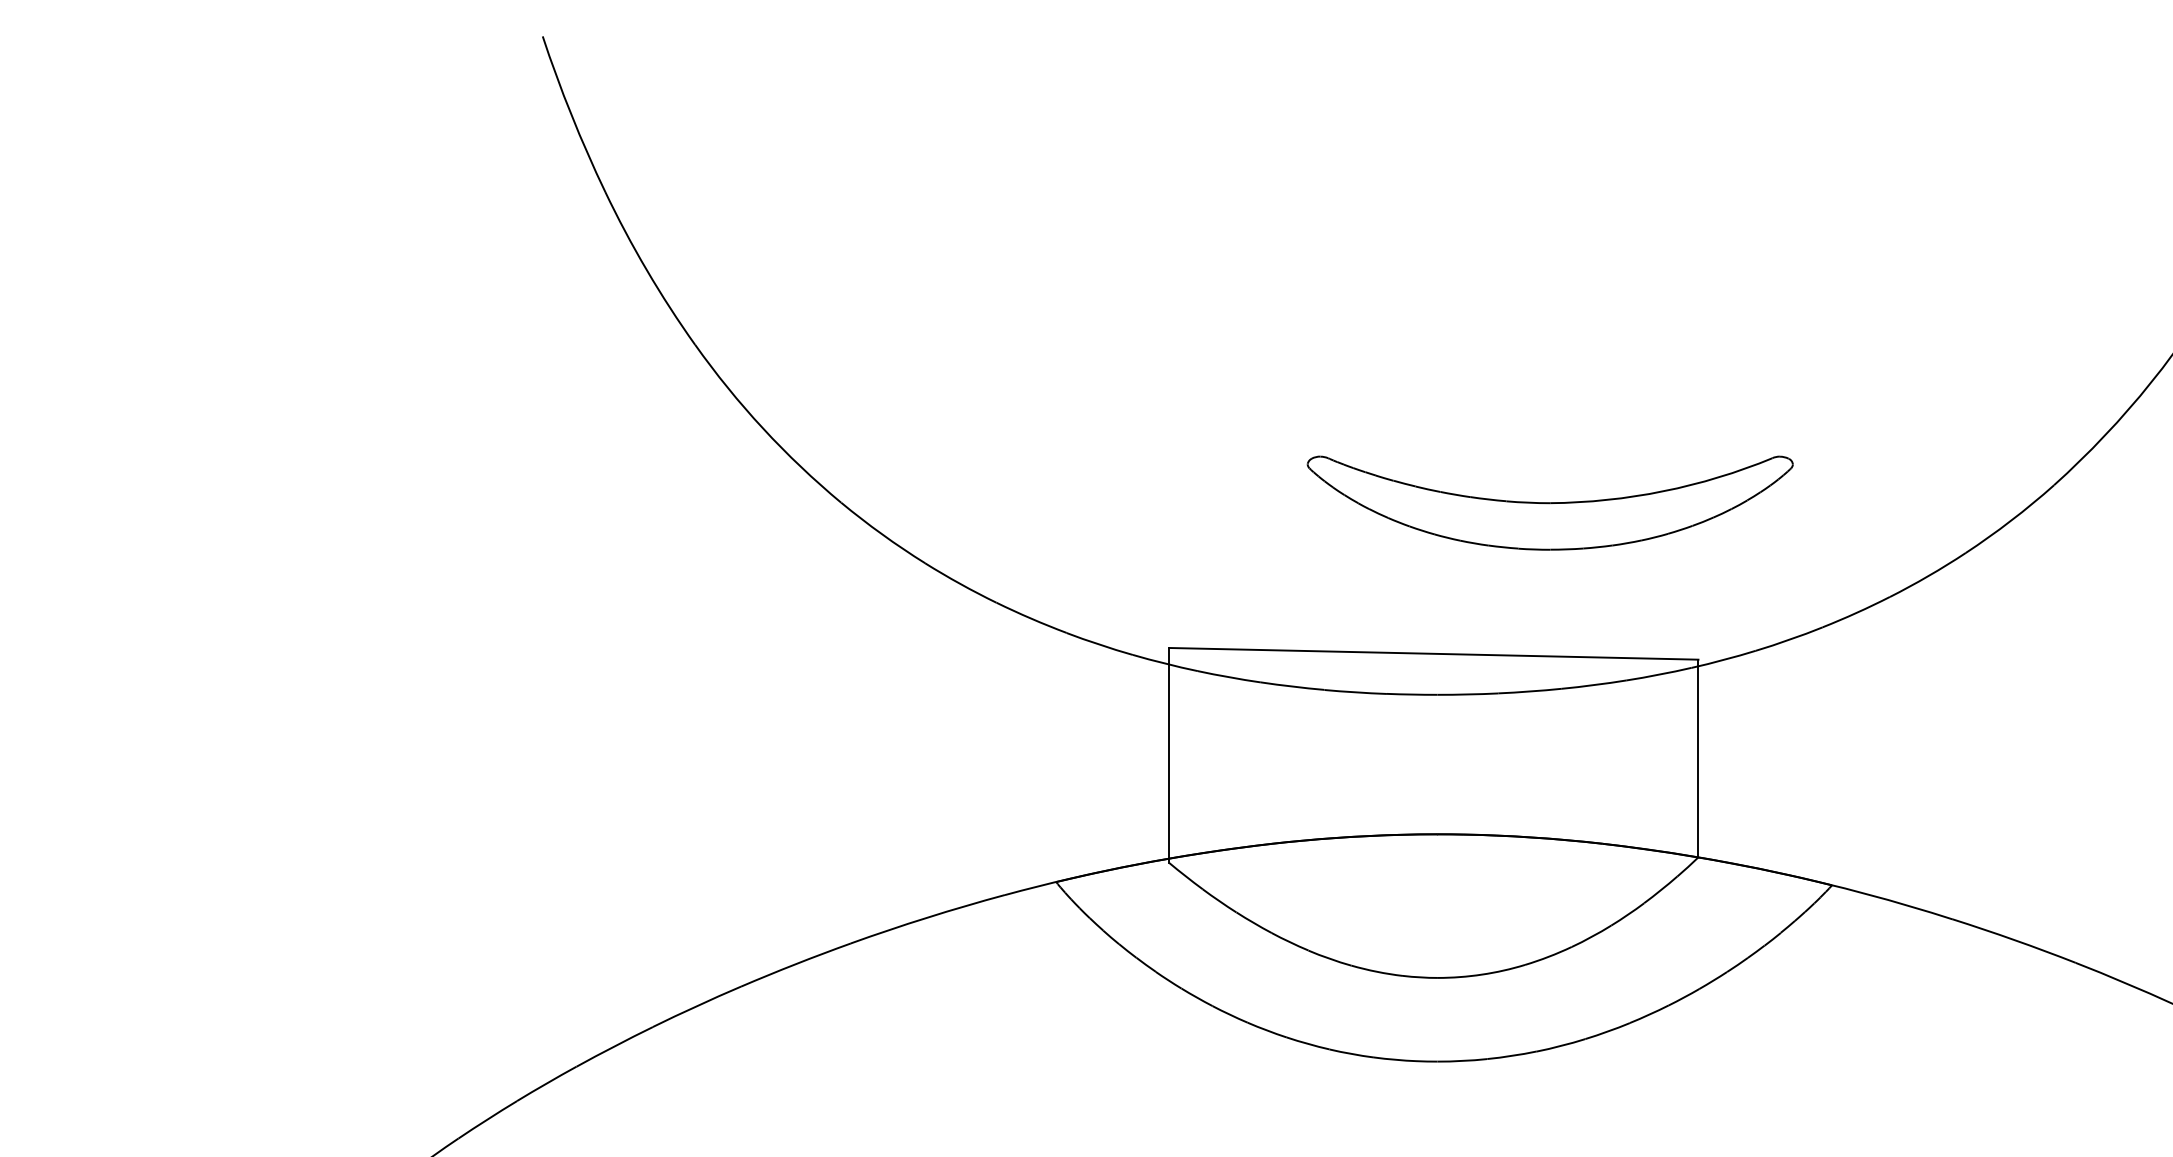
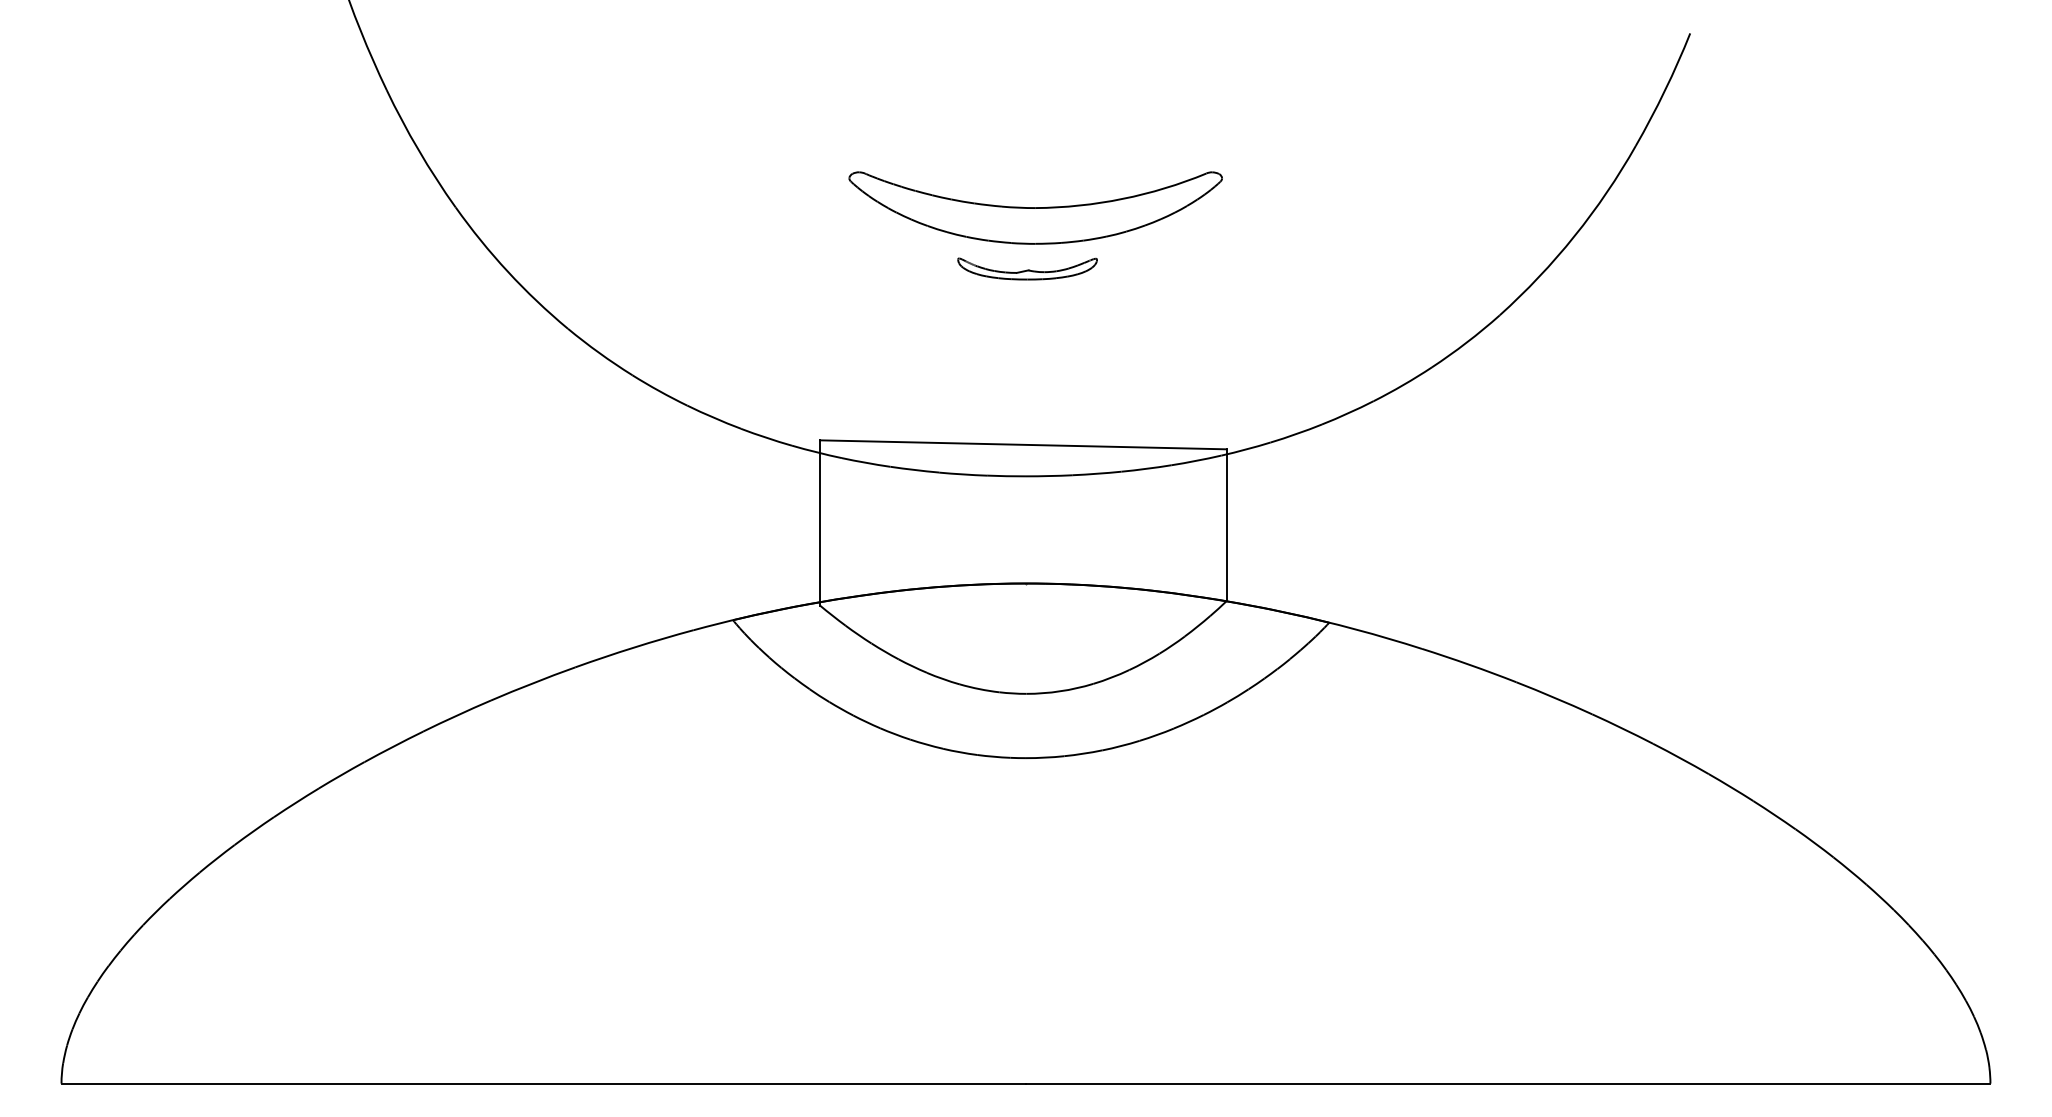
part: (1439, 424) -> (1027, 268), added
part: (1549, 502) -> (1035, 207), moved

